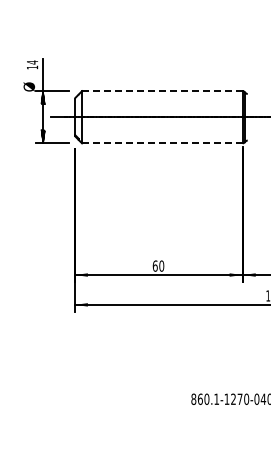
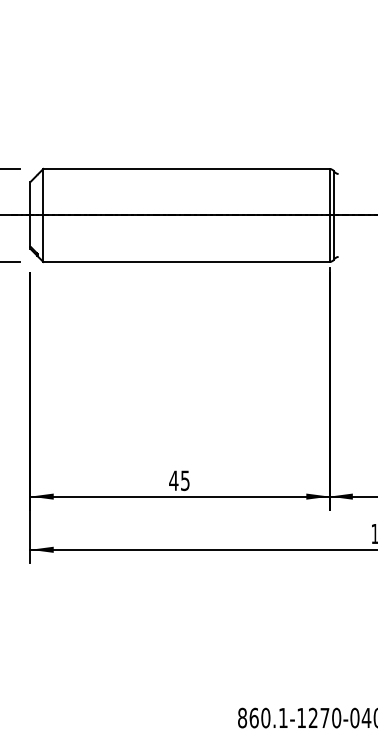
line: (161, 91) -> (184, 169), dashed -> solid
line: (162, 143) -> (186, 262), dashed -> solid
text: (158, 265) -> (179, 479), 60 -> 45

